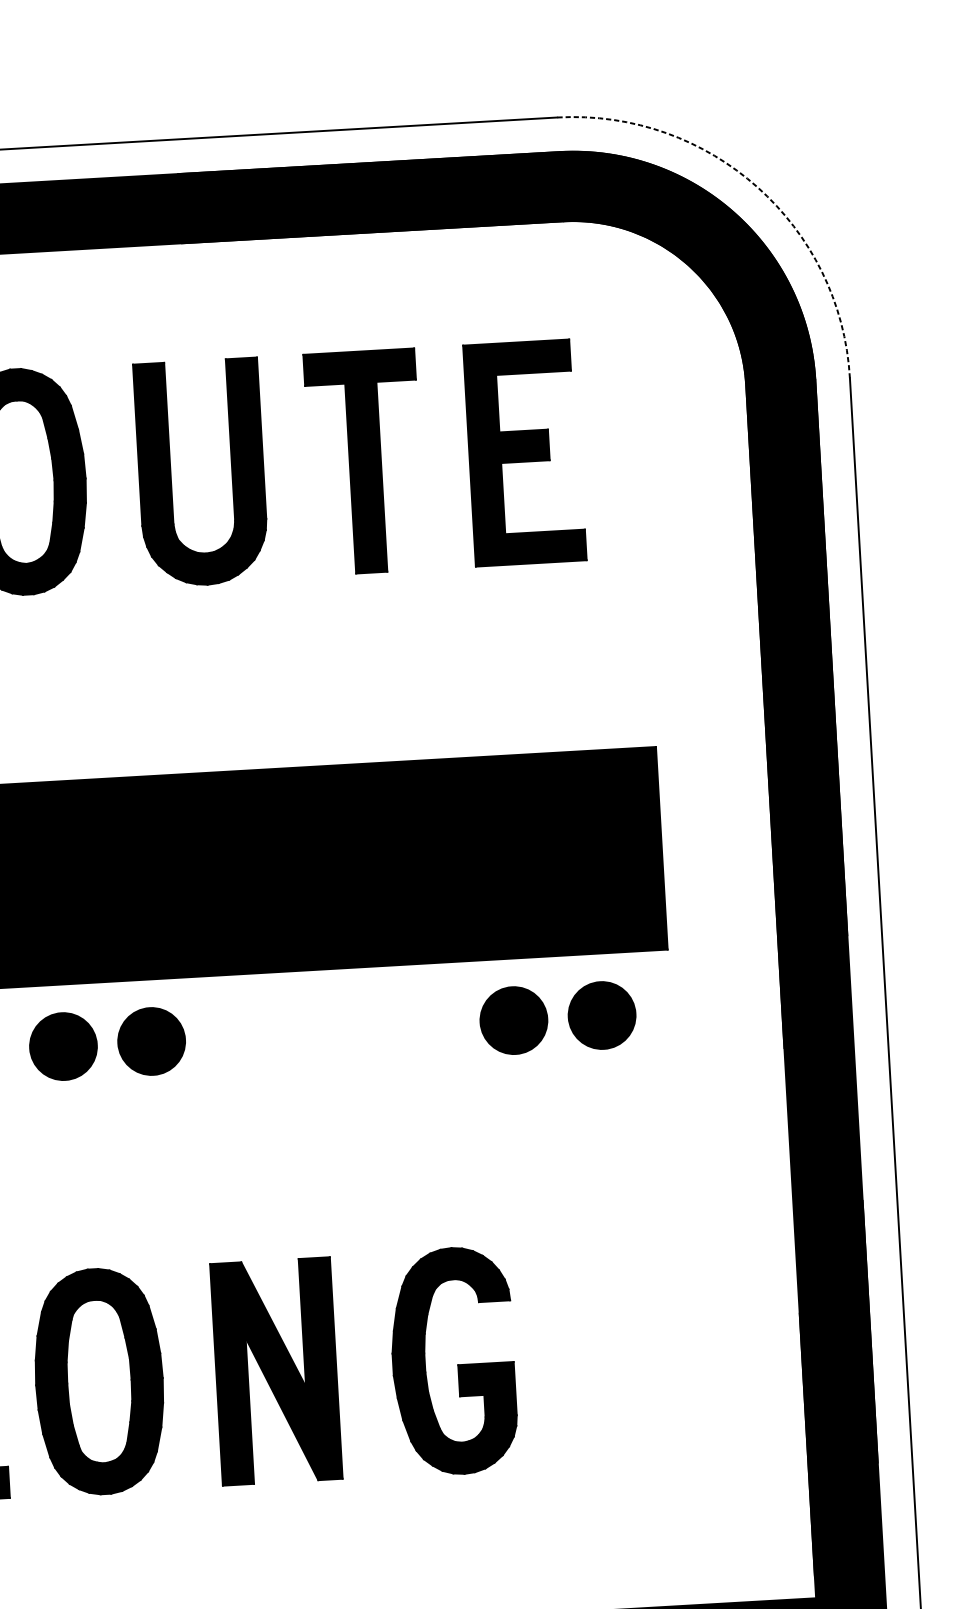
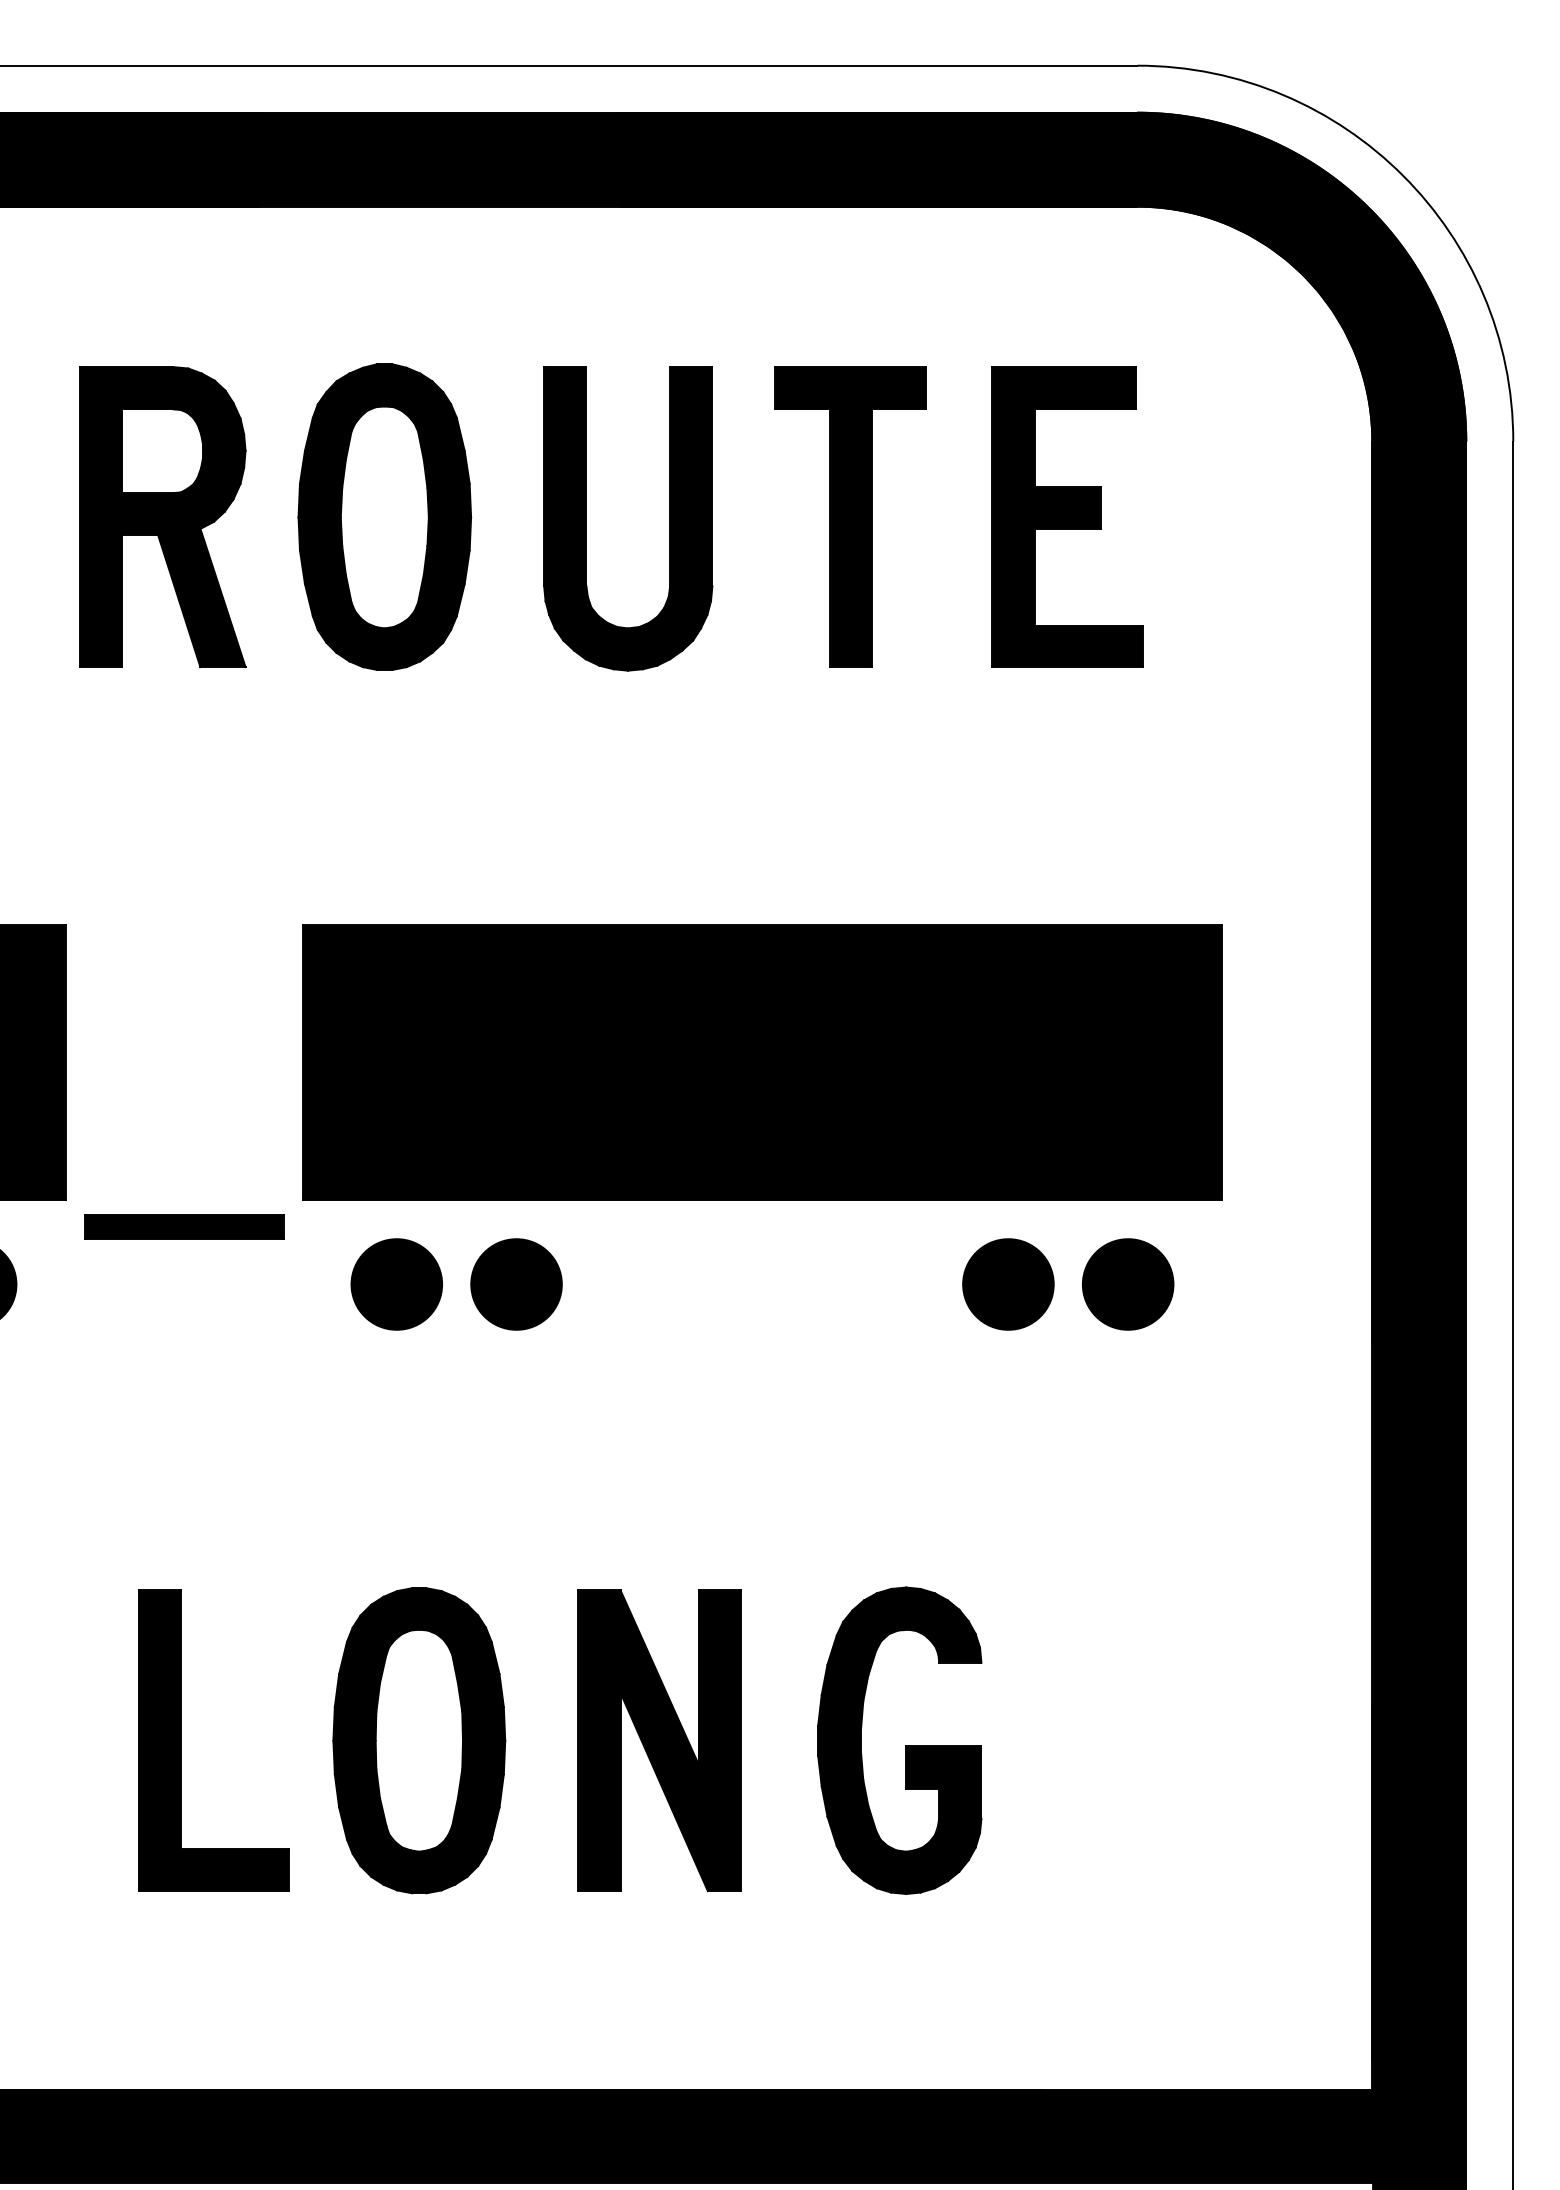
arc: (757, 187) -> (1403, 175), dashed -> solid

